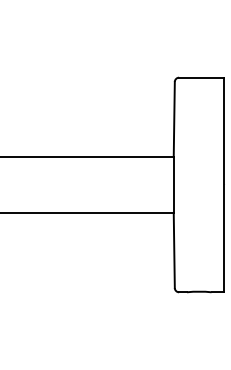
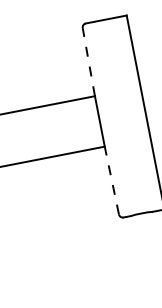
line: (174, 119) -> (89, 62), solid -> dashed
line: (174, 250) -> (112, 180), solid -> dashed

